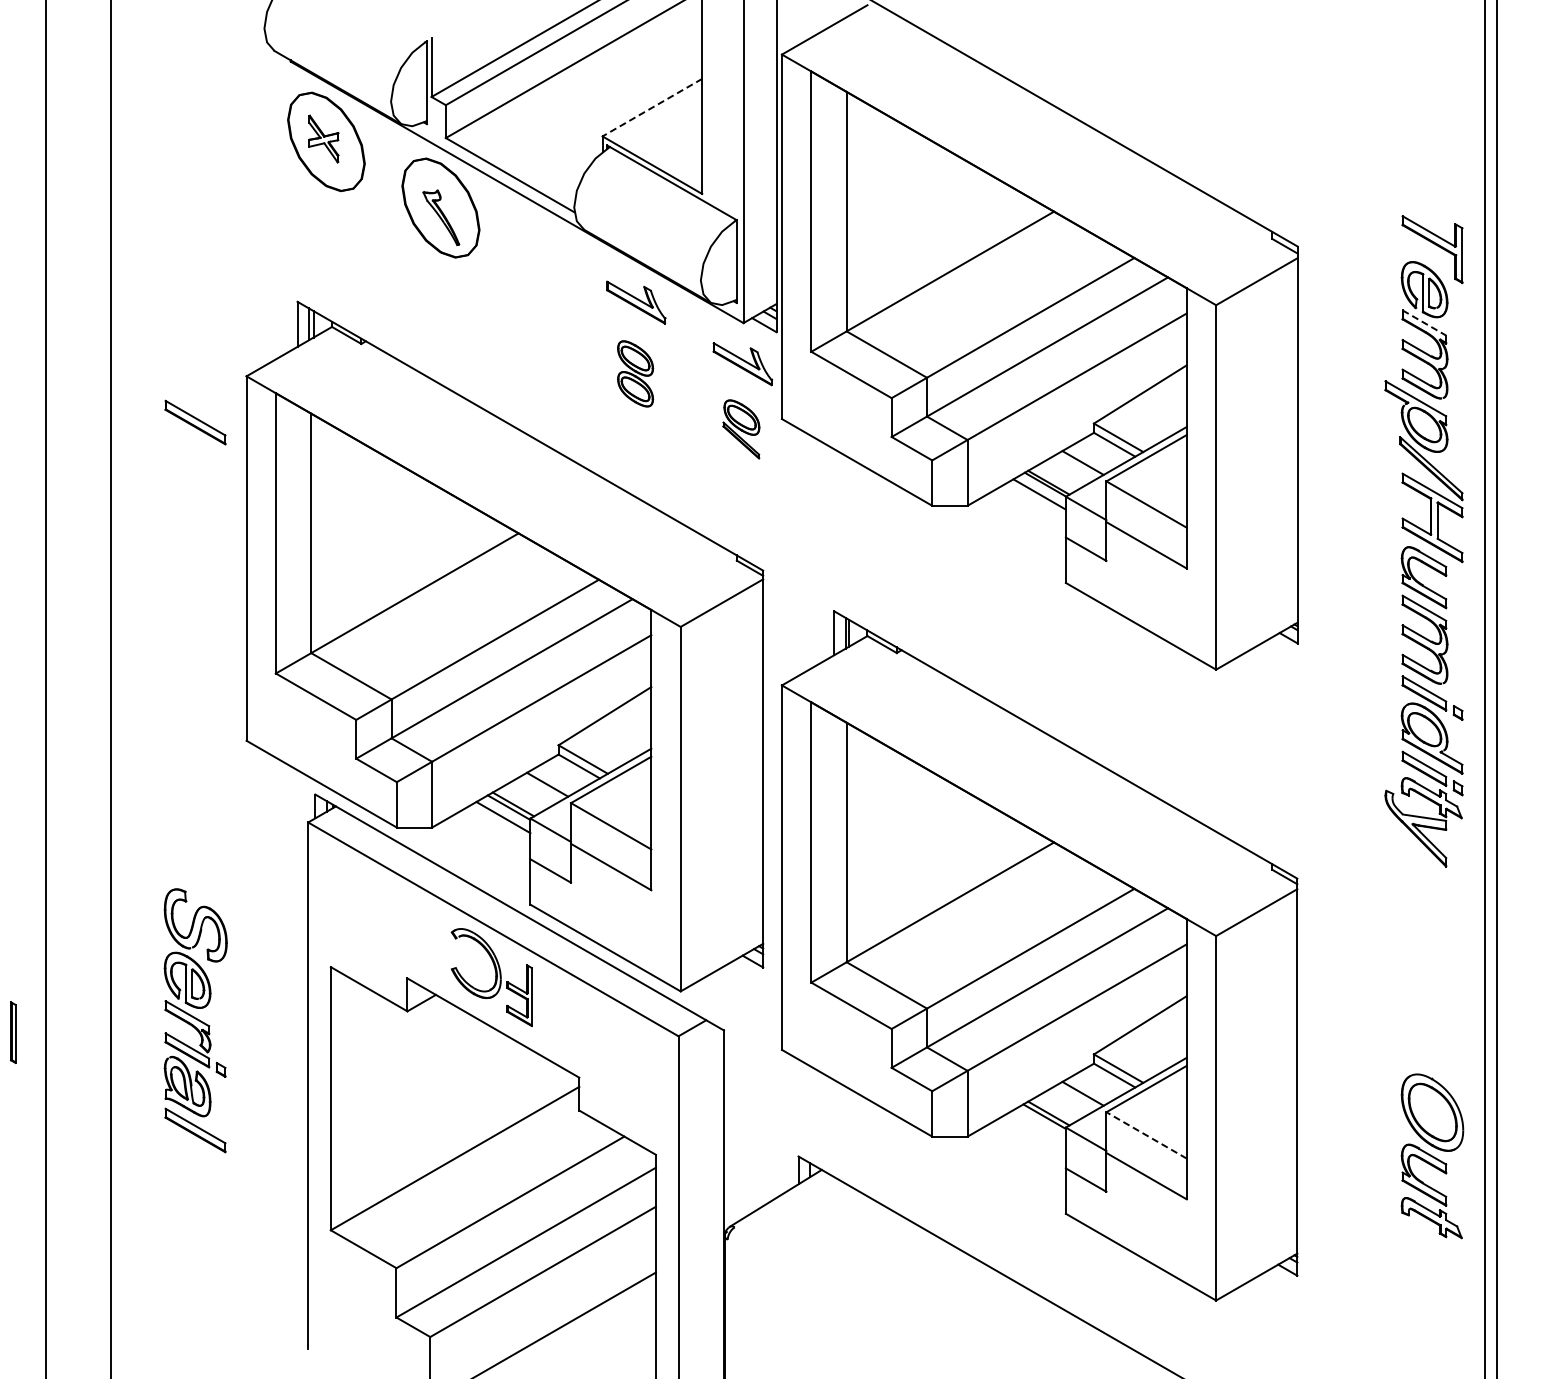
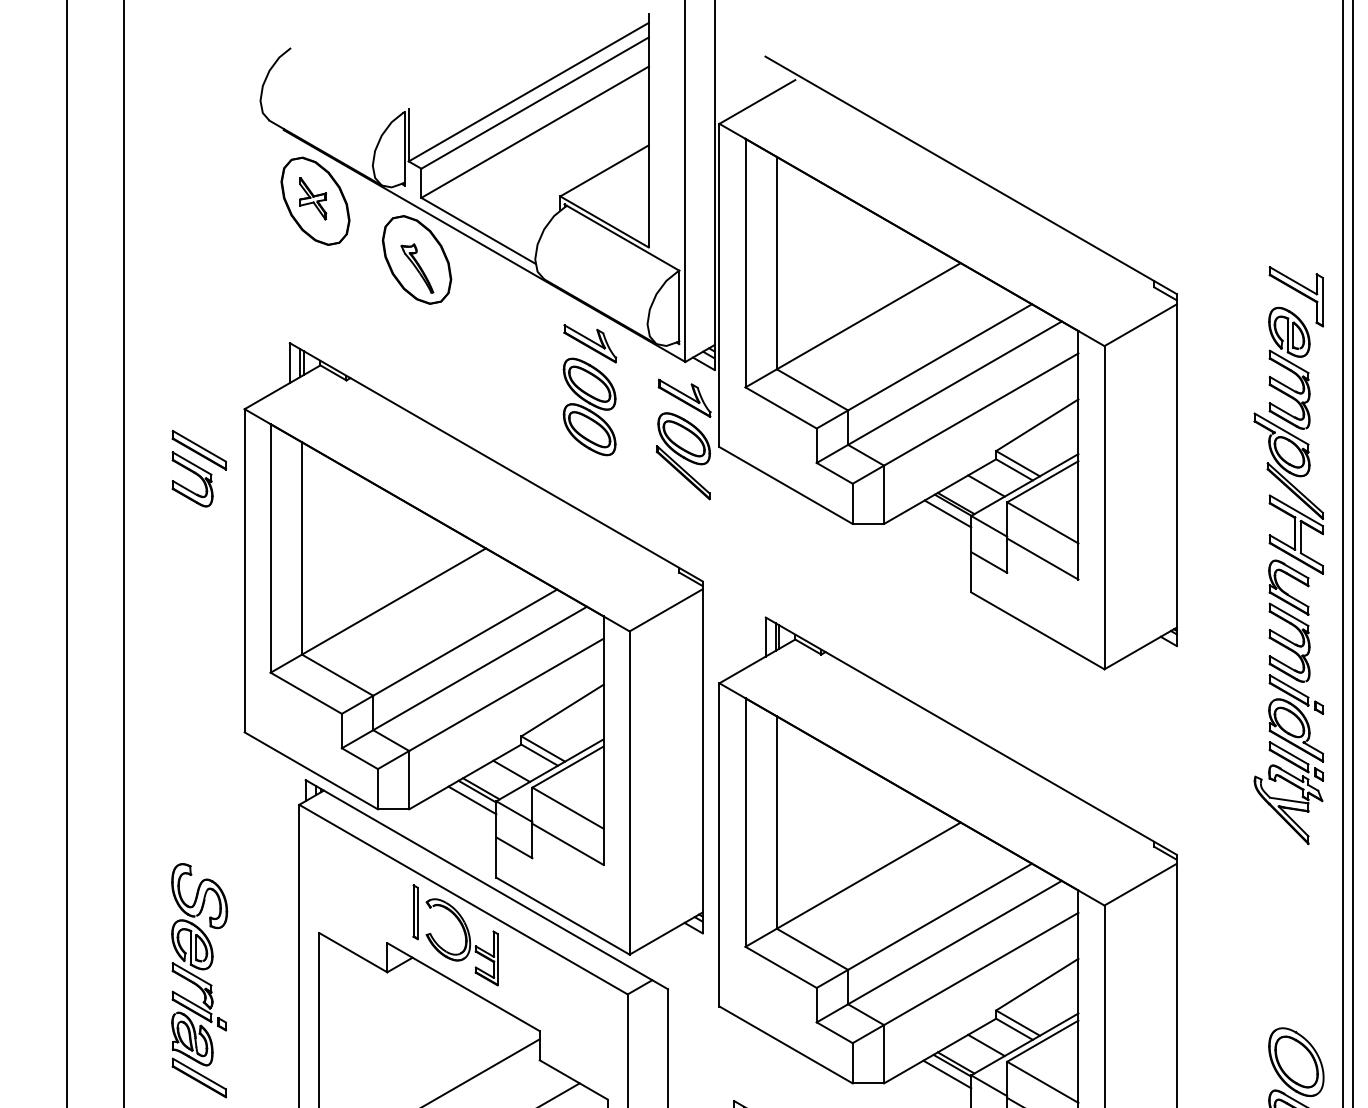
line: (652, 107) -> (604, 170), dashed -> solid
line: (1424, 323) -> (1289, 362), dashed -> solid
part: (635, 373) -> (589, 406), size x1.67
part: (741, 429) -> (683, 456), size x1.67
part: (191, 450) -> (195, 474), added
part: (13, 1032) -> (415, 912), moved
line: (1038, 1126) -> (946, 1074), added
line: (1146, 1135) -> (1042, 1082), dashed -> solid

